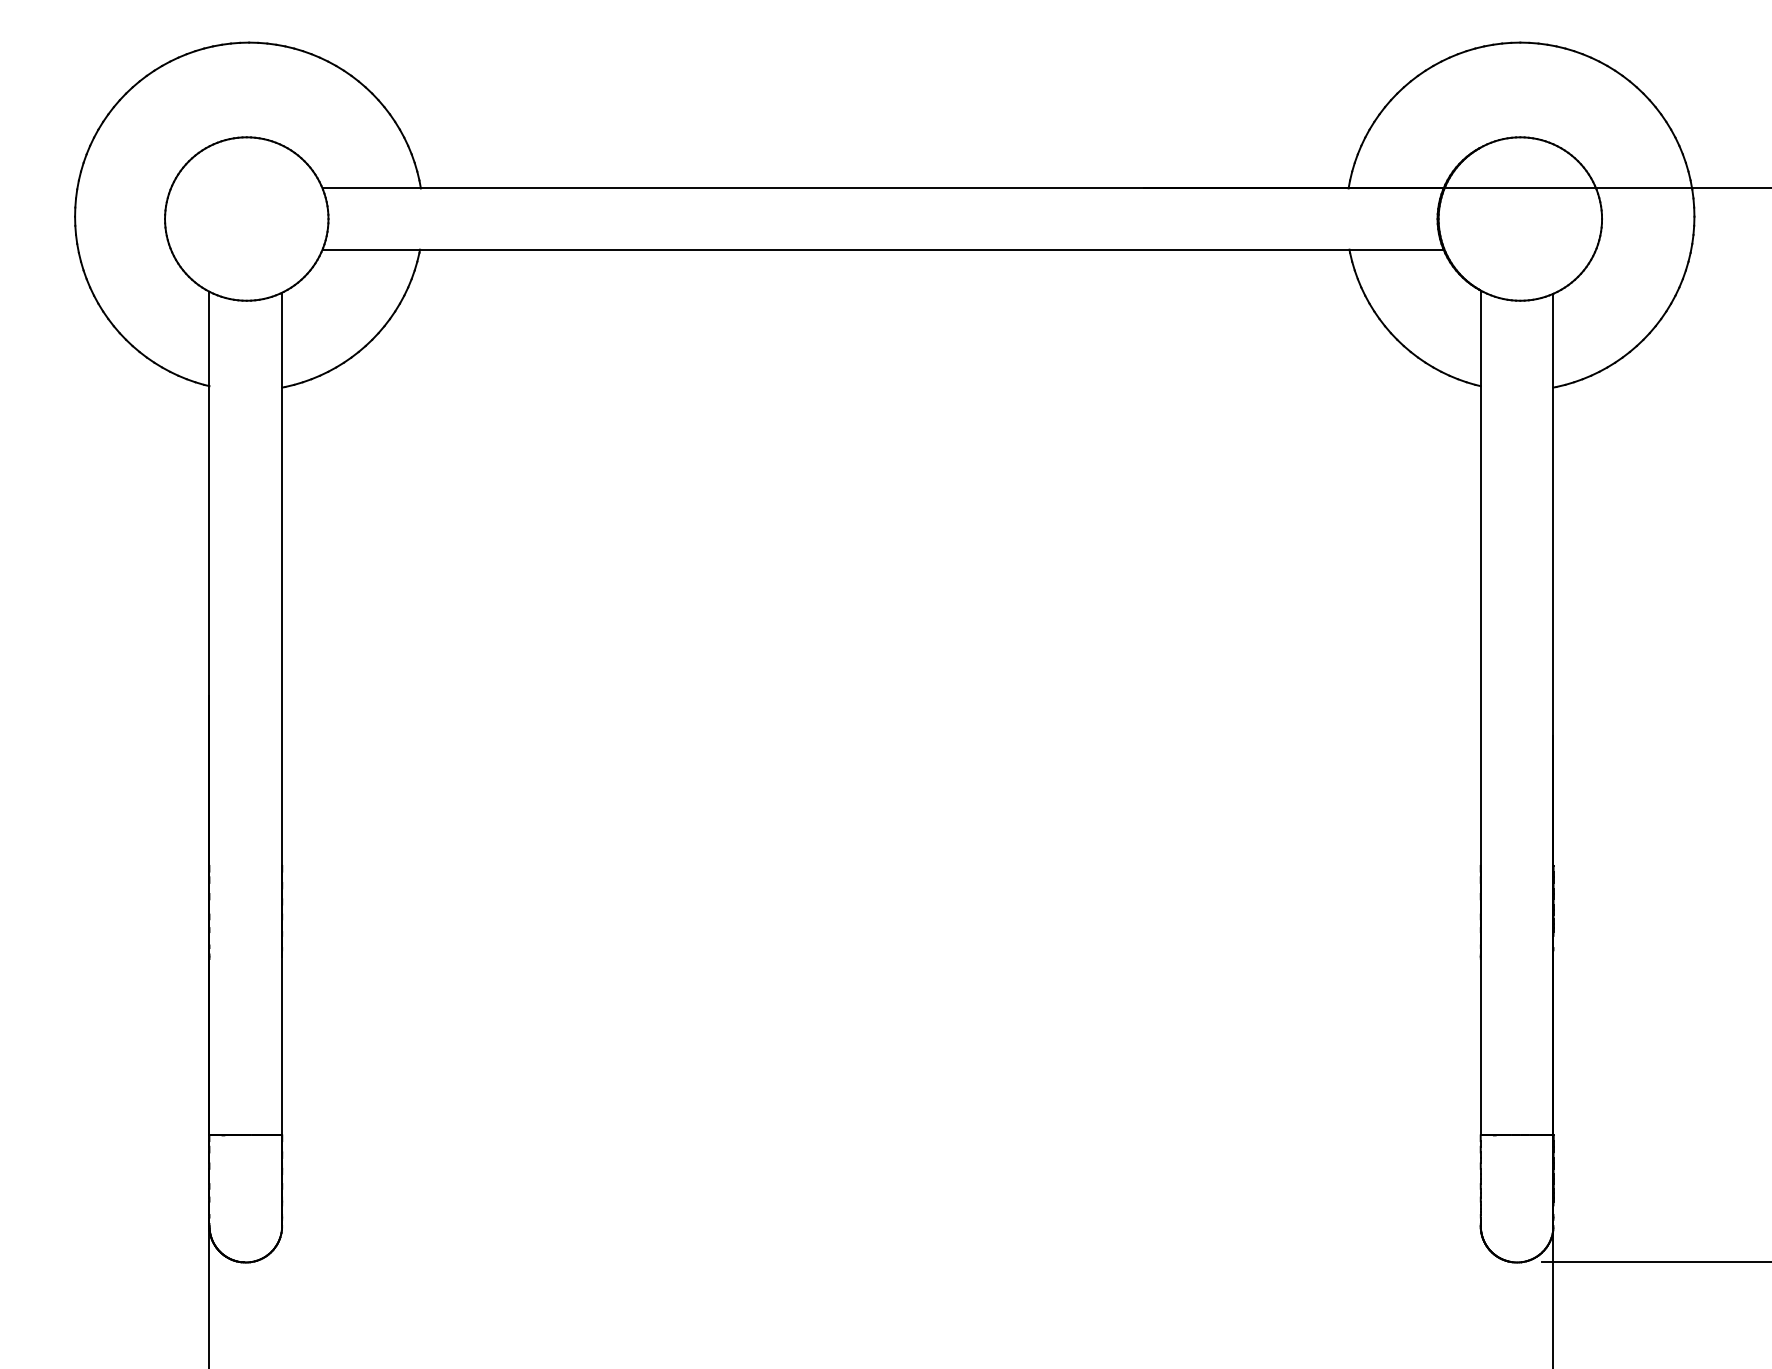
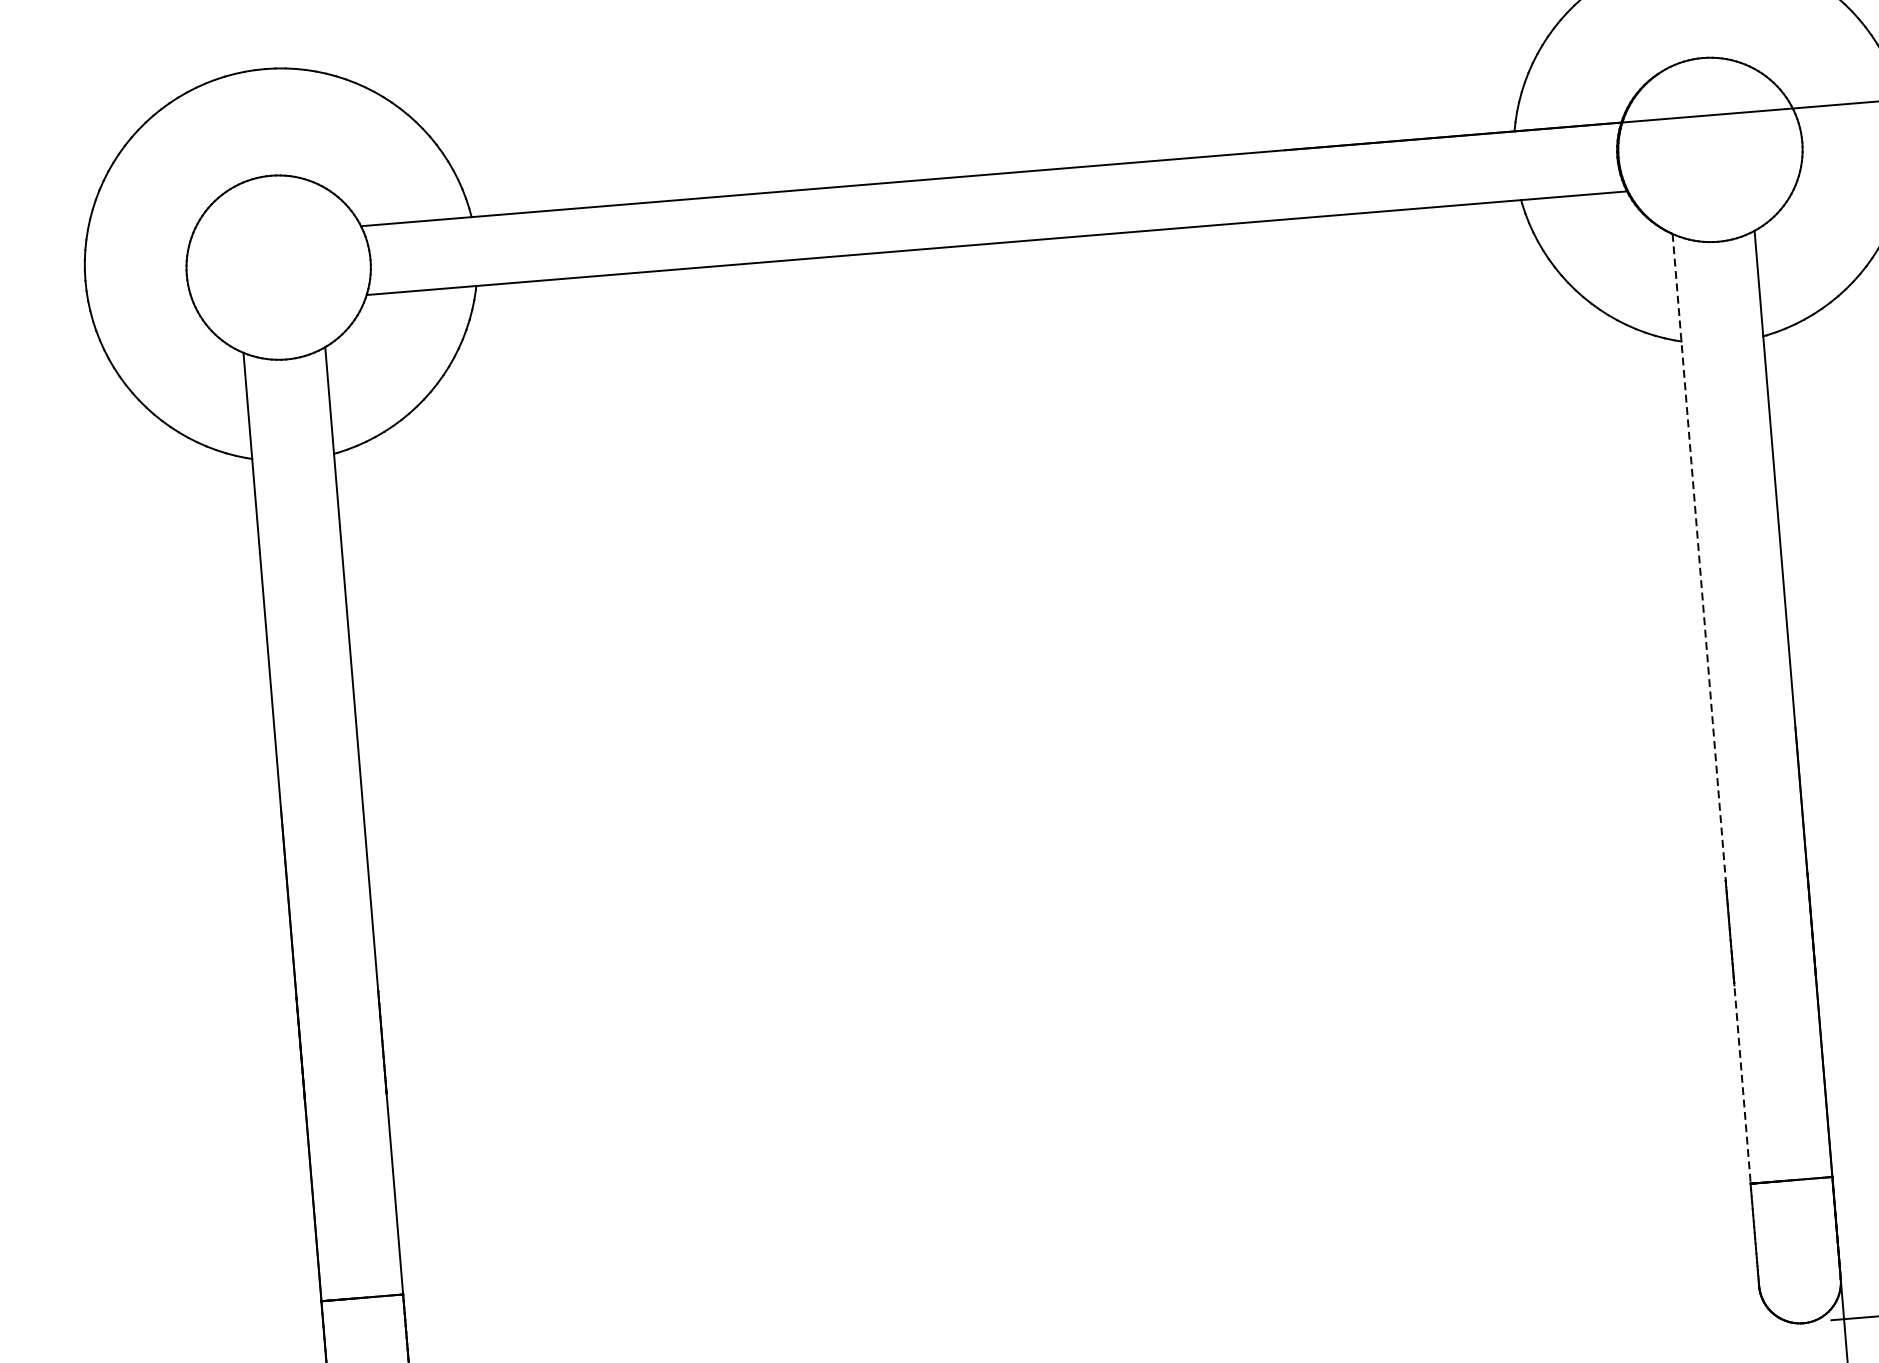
line: (1480, 713) -> (1711, 709), solid -> dashed

